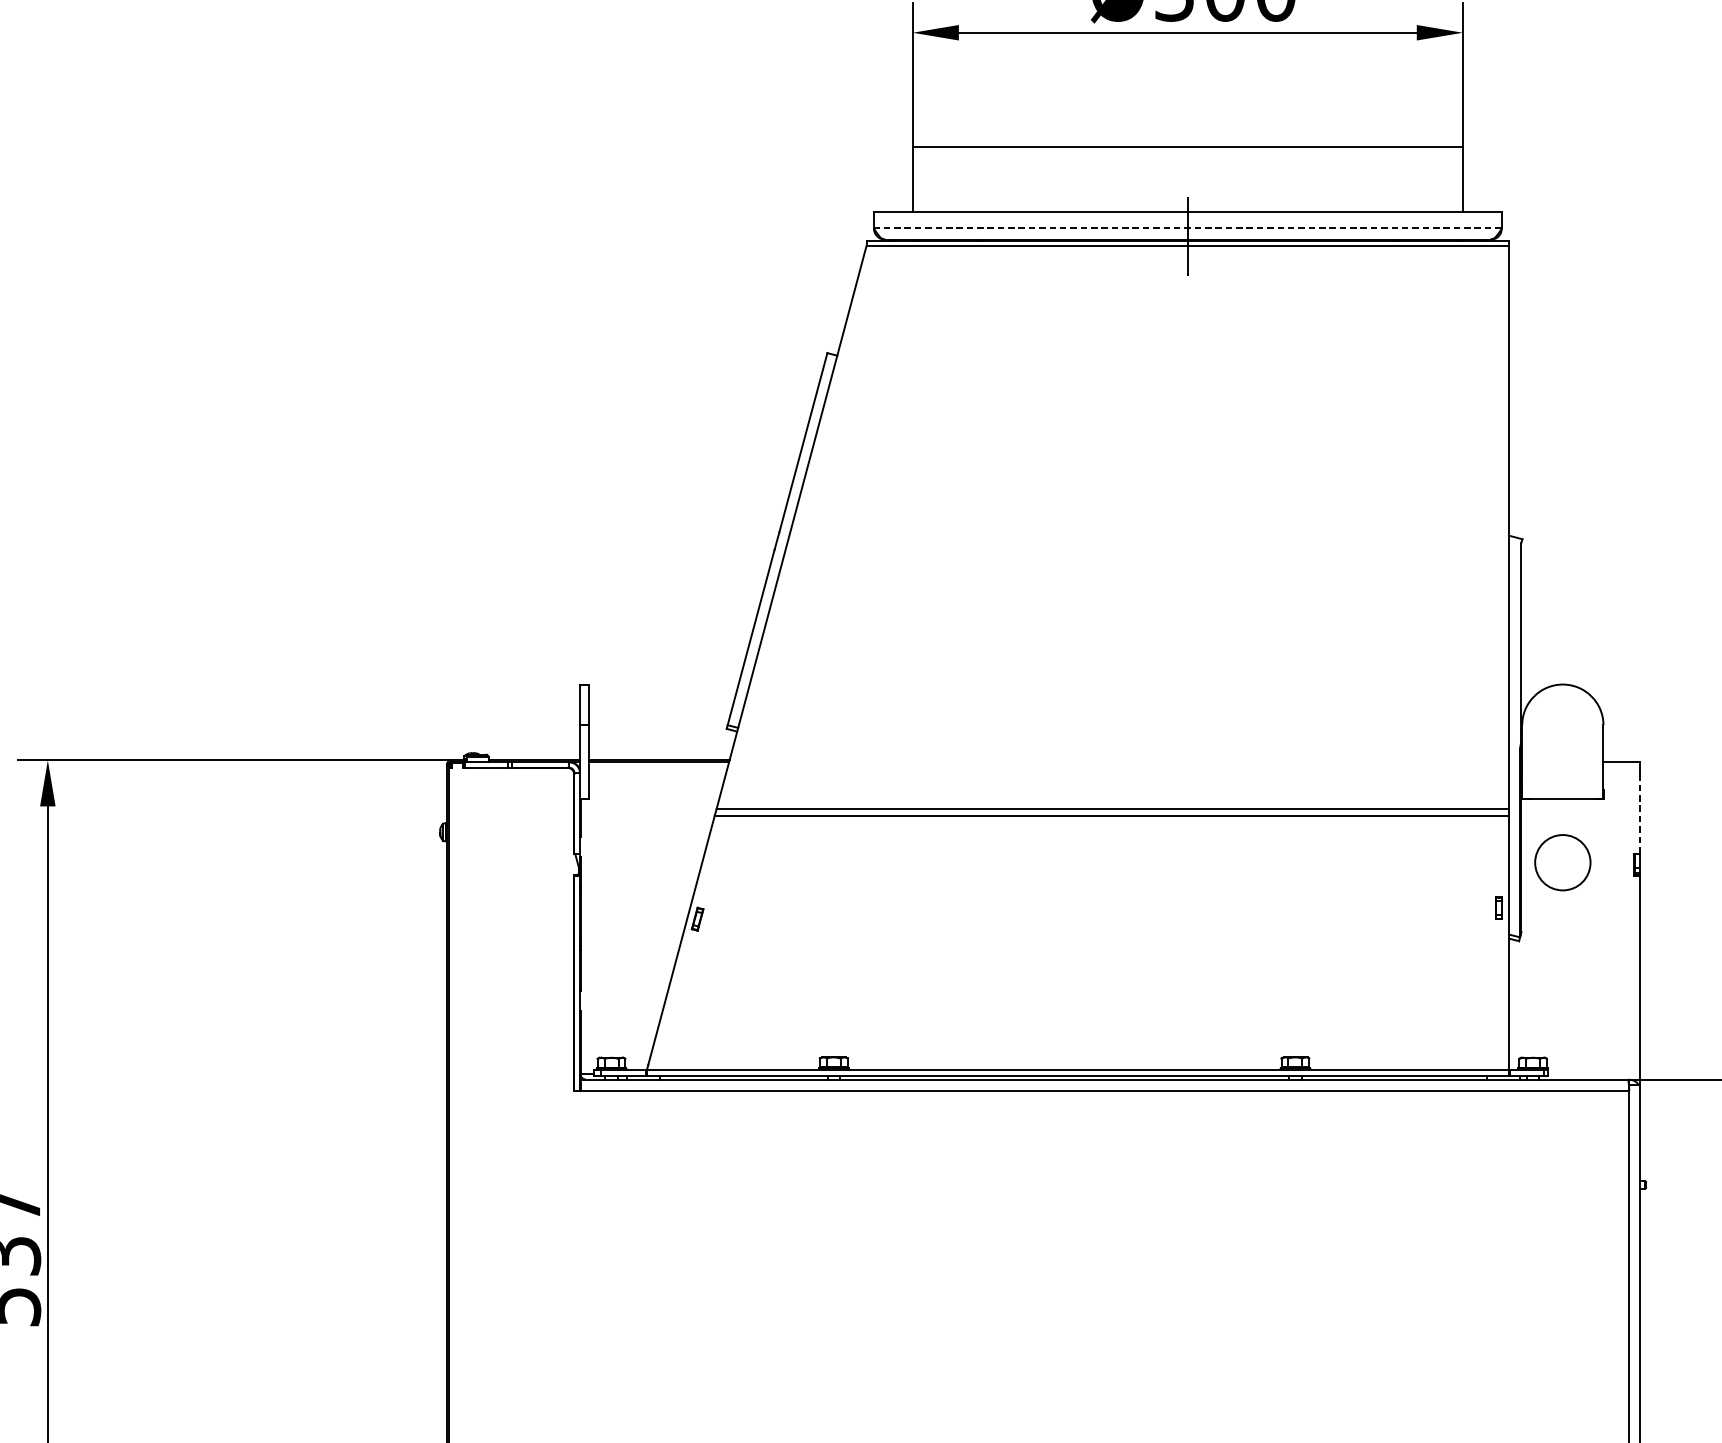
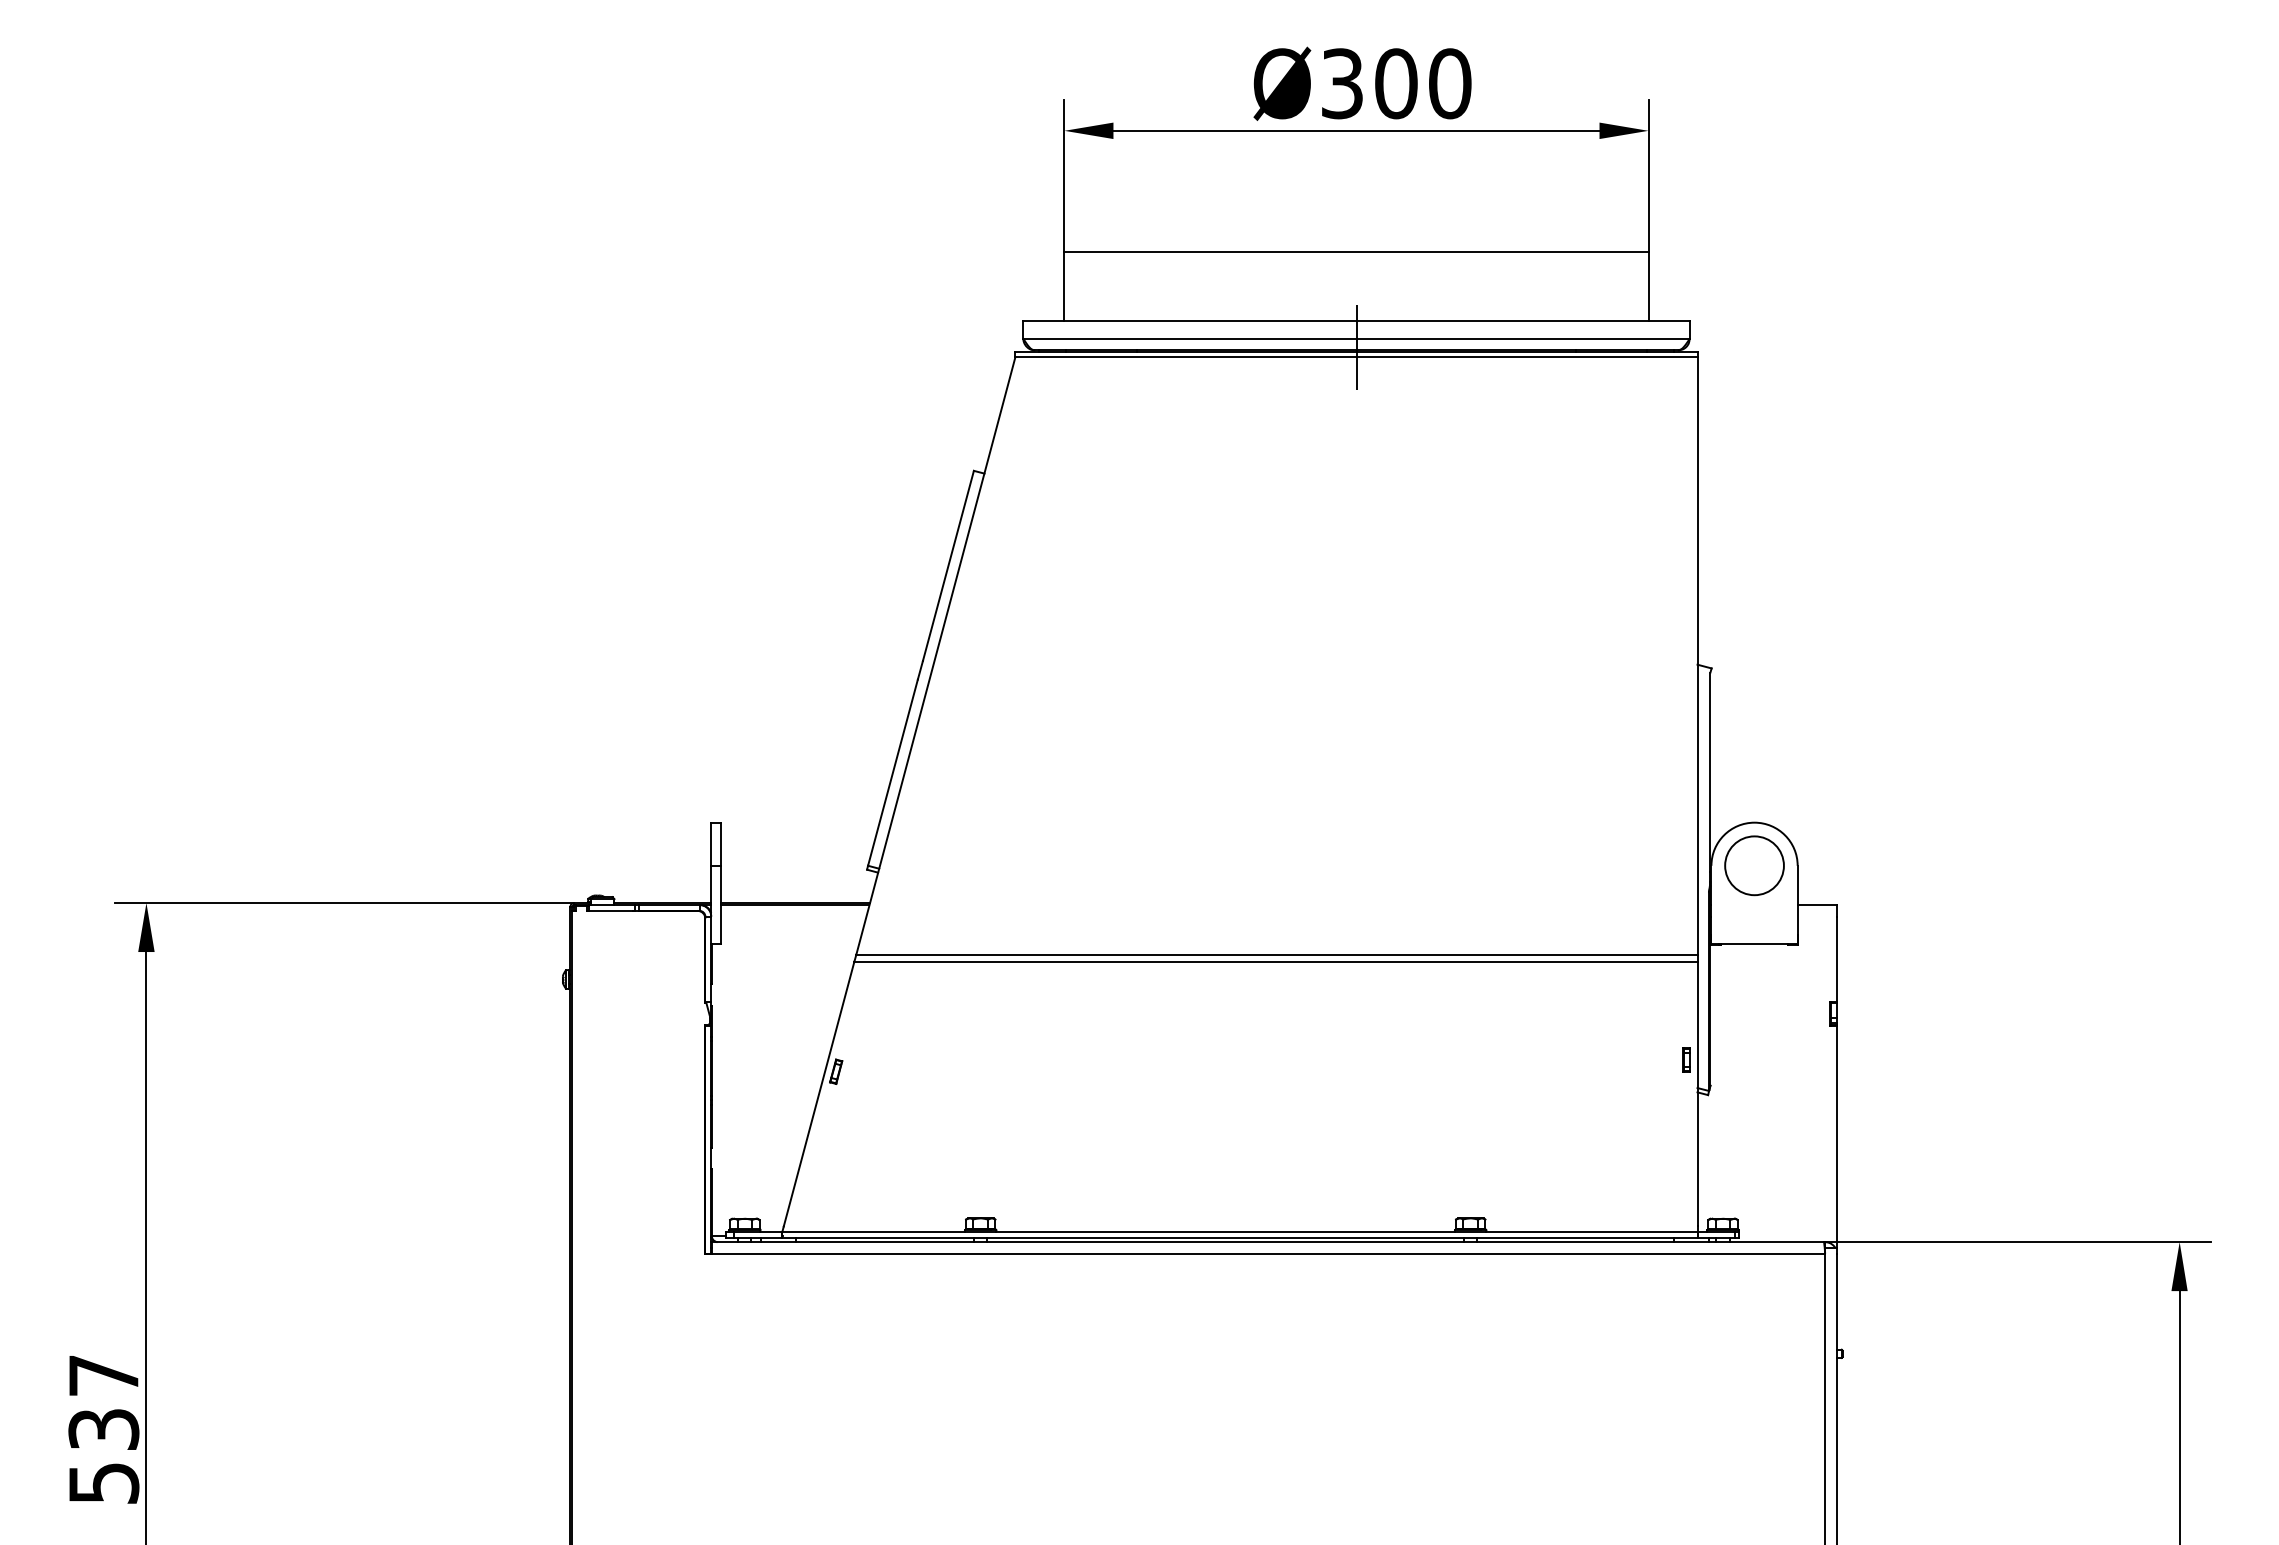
line: (1186, 228) -> (1355, 338), dashed -> solid
line: (1640, 813) -> (1836, 959), dashed -> solid
circle: (1562, 862) -> (1754, 865), moved

